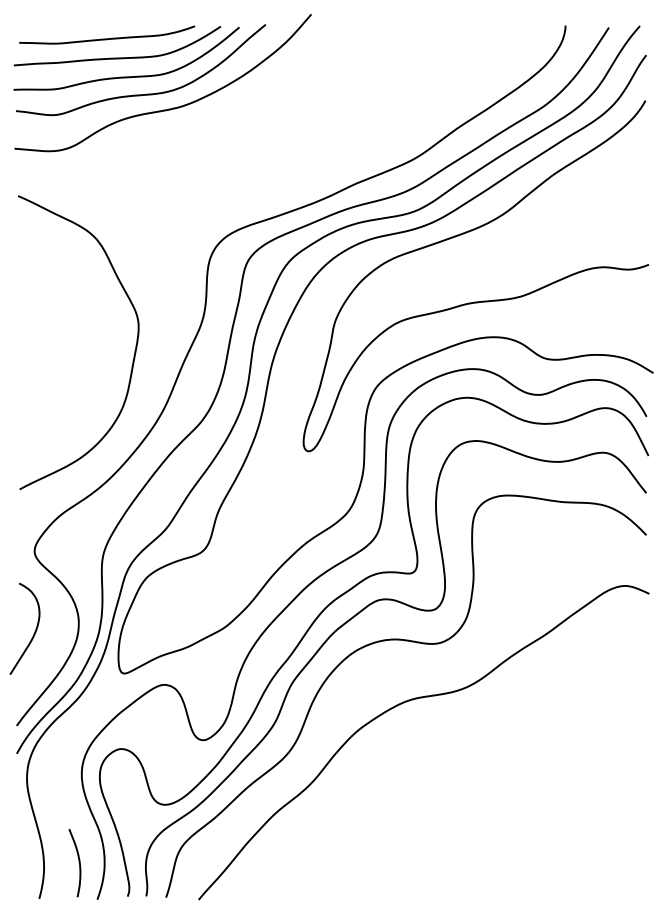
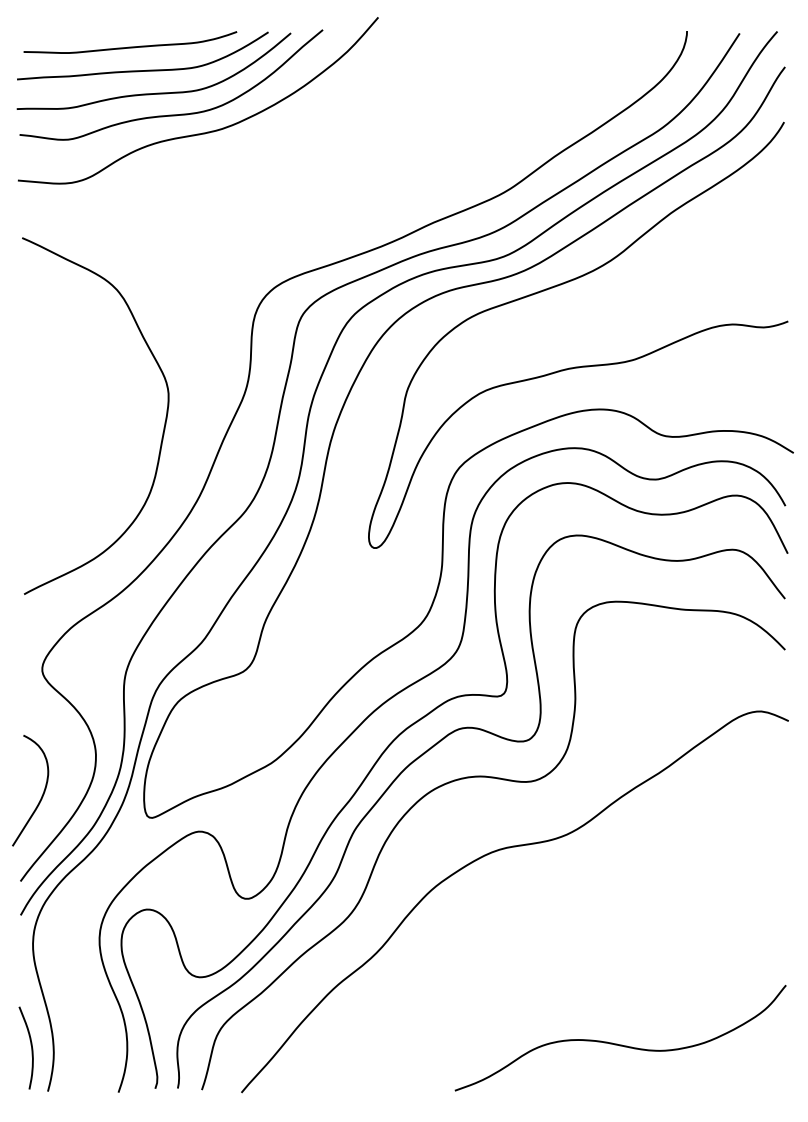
curve: (33, 632) -> (41, 795), moved
curve: (508, 859) -> (617, 1043), added
curve: (78, 860) -> (30, 1045), moved

